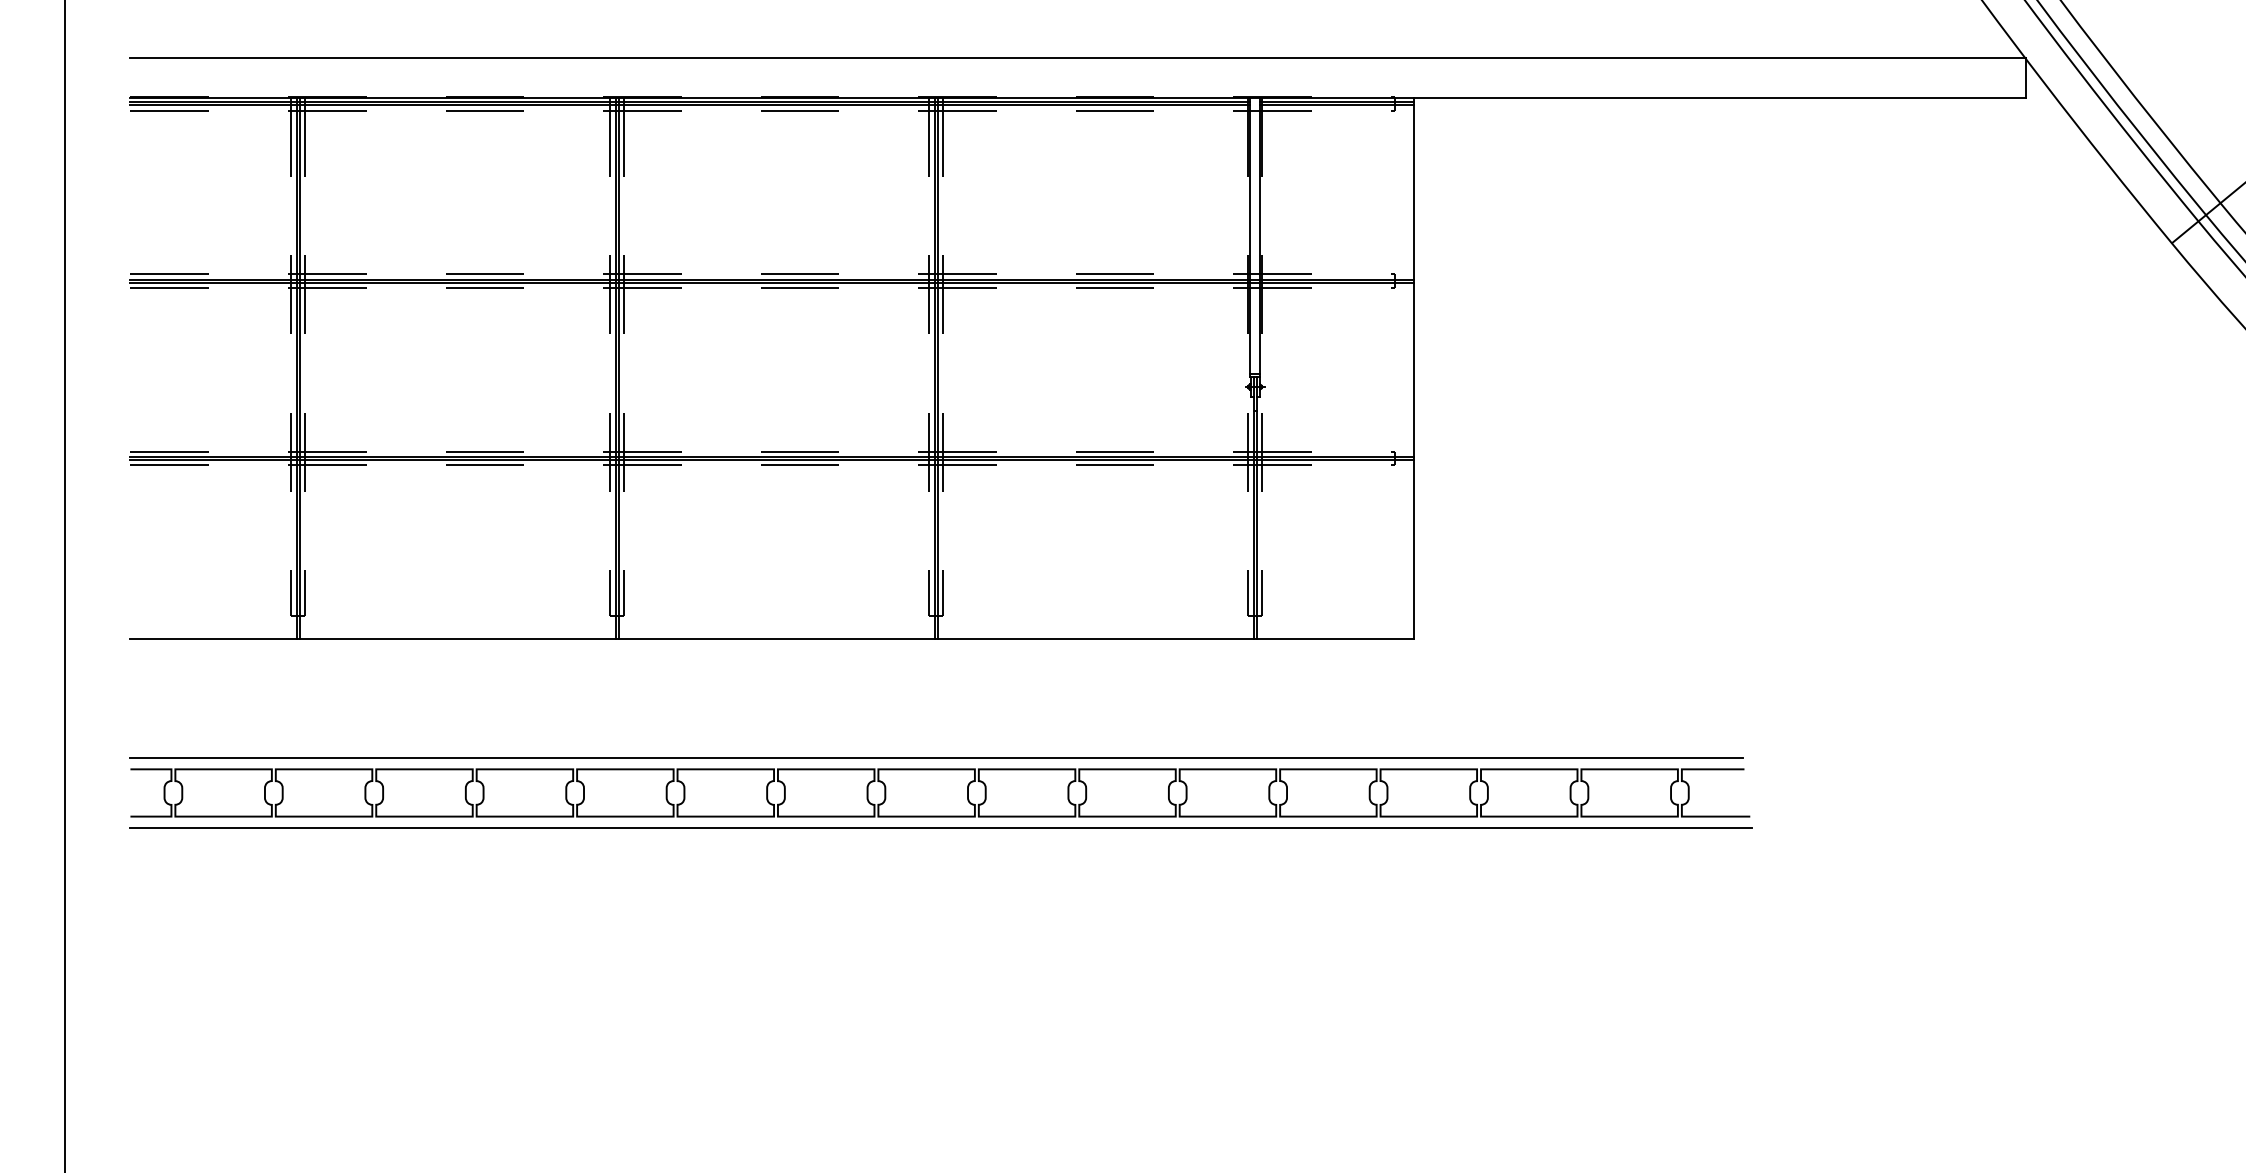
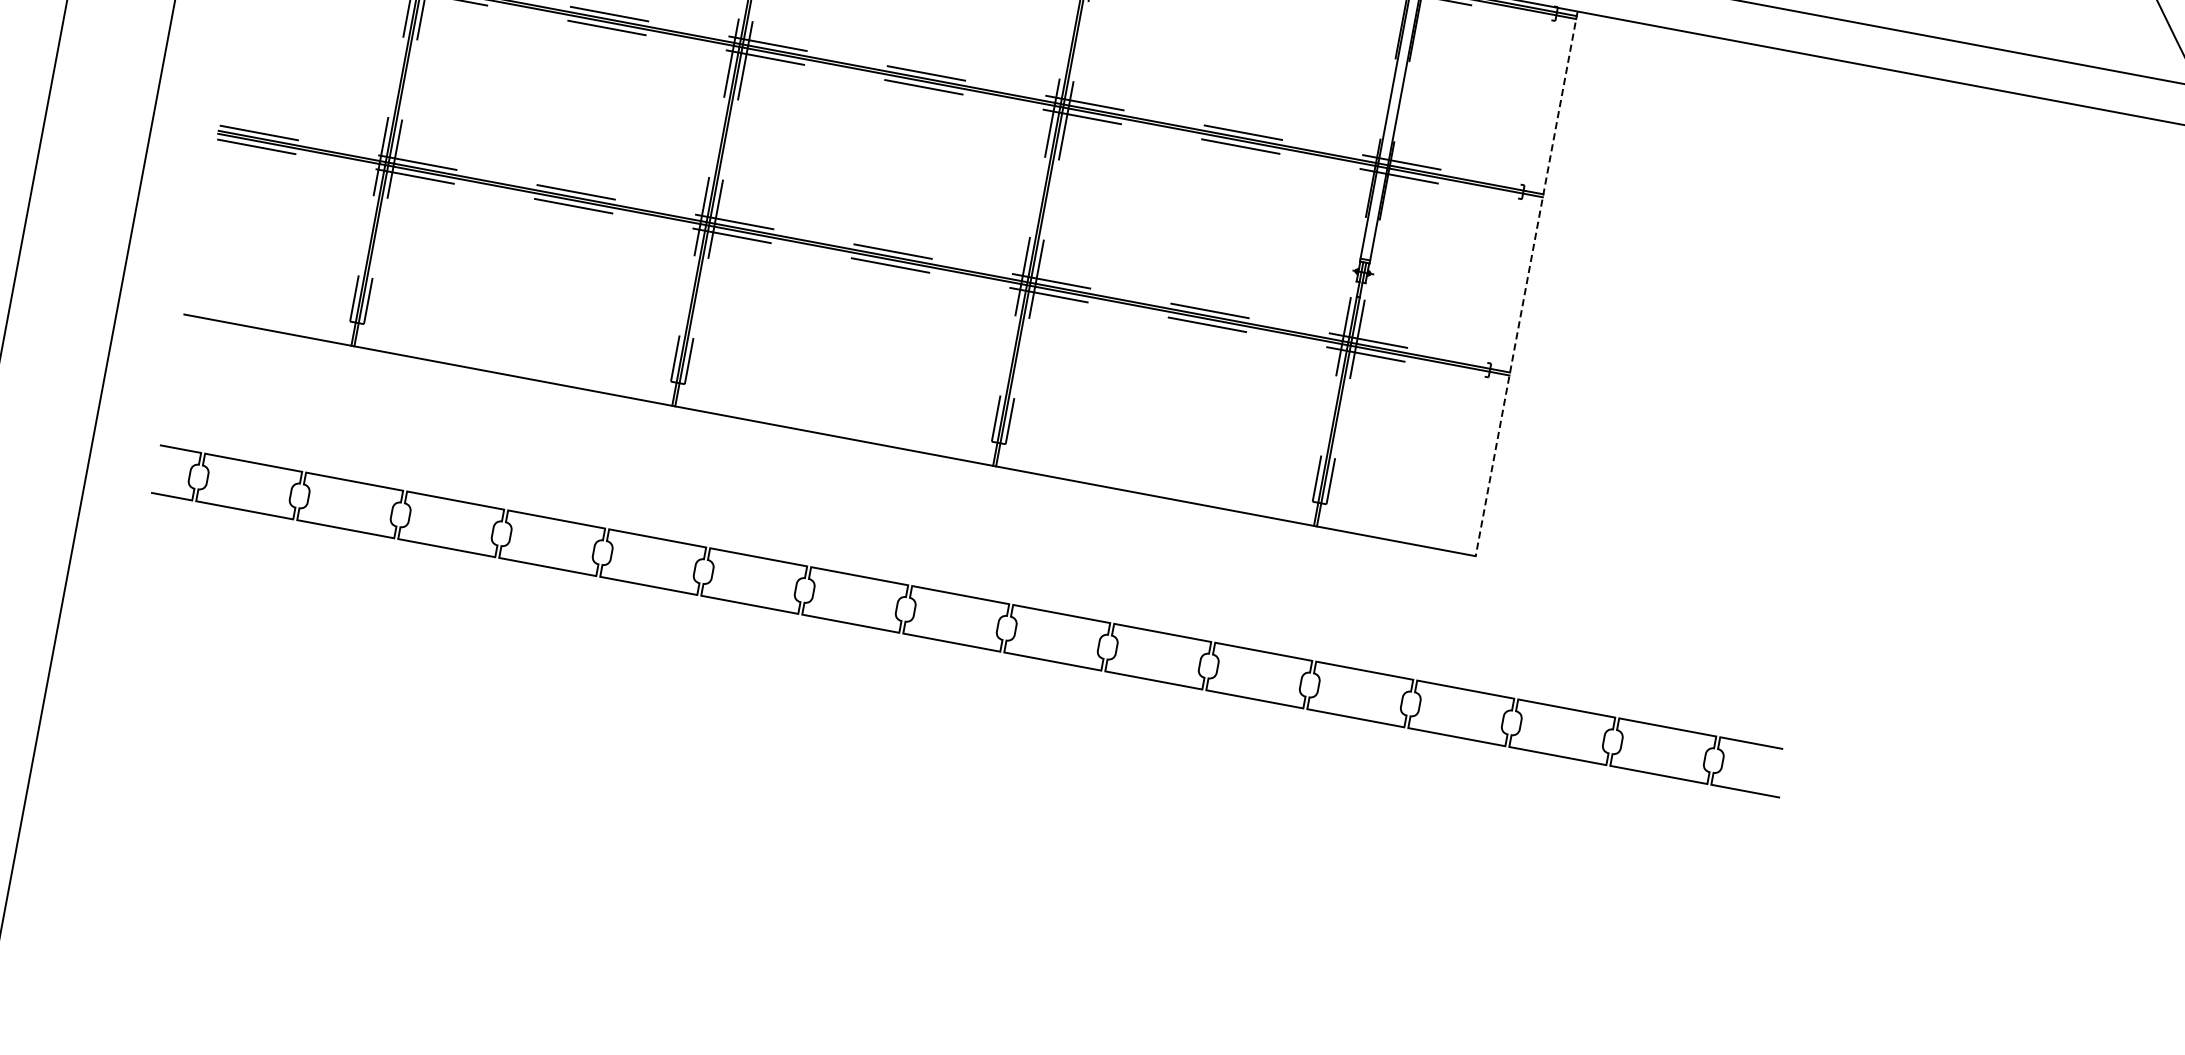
line: (1414, 368) -> (1526, 283), solid -> dashed
line: (936, 757) -> (972, 585), removed
line: (940, 828) -> (963, 657), removed

